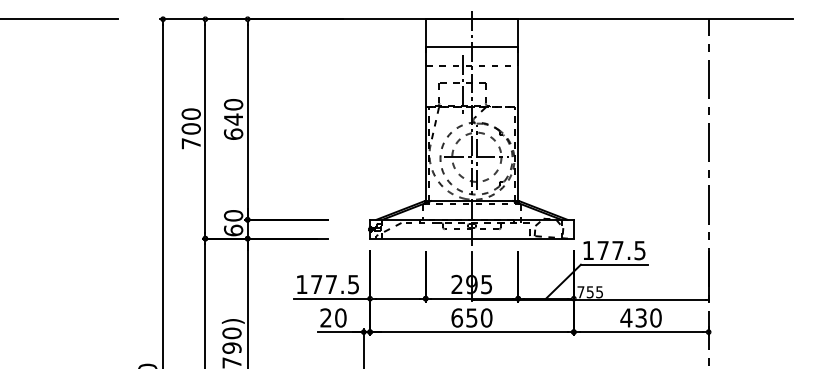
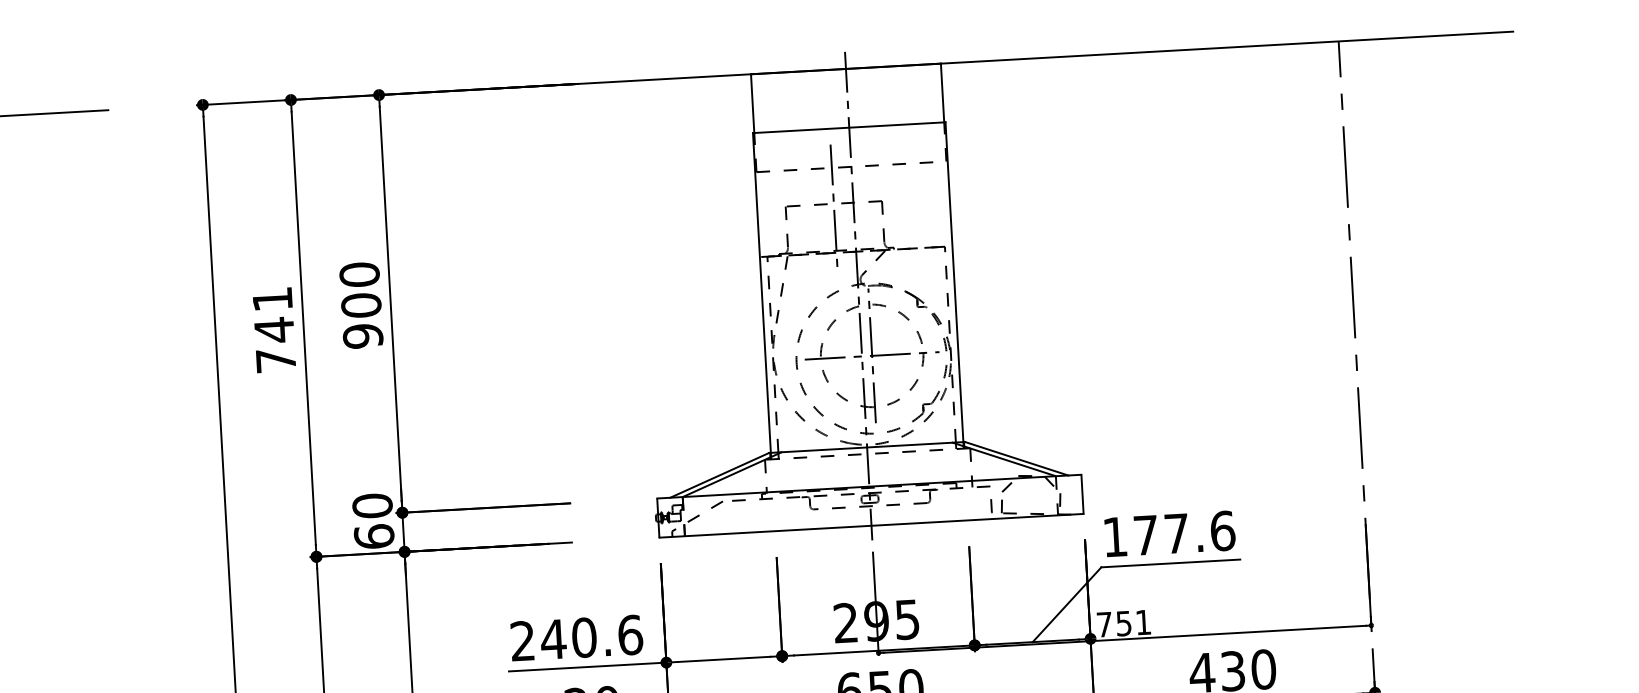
text: (190, 121) -> (271, 314), 700 -> 741
text: (233, 126) -> (361, 320), 640 -> 900
text: (639, 250) -> (1221, 530), 177.5 -> 177.6
text: (327, 284) -> (576, 638), 177.5 -> 240.6
text: (599, 292) -> (1143, 623), 755 -> 751

